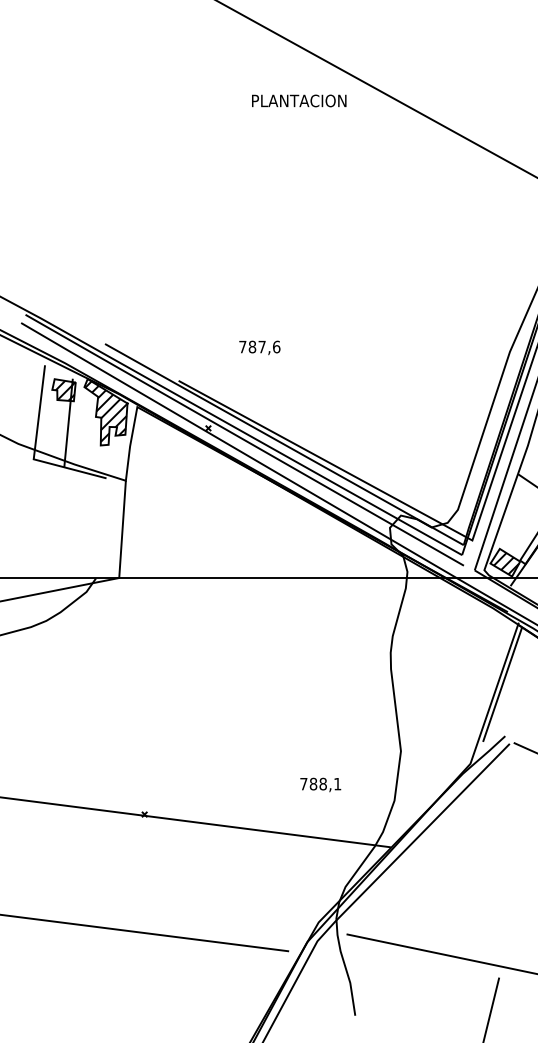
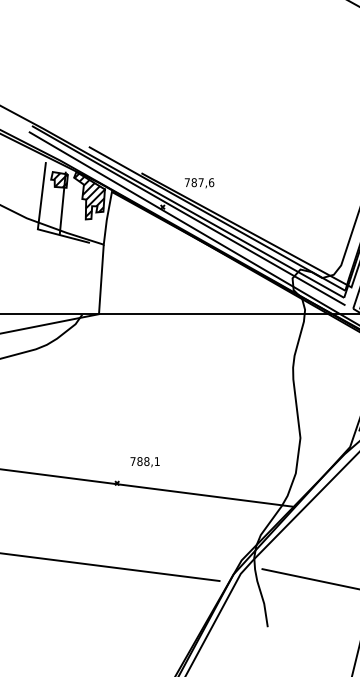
text: (259, 347) -> (199, 182), moved
text: (320, 784) -> (144, 461), moved

